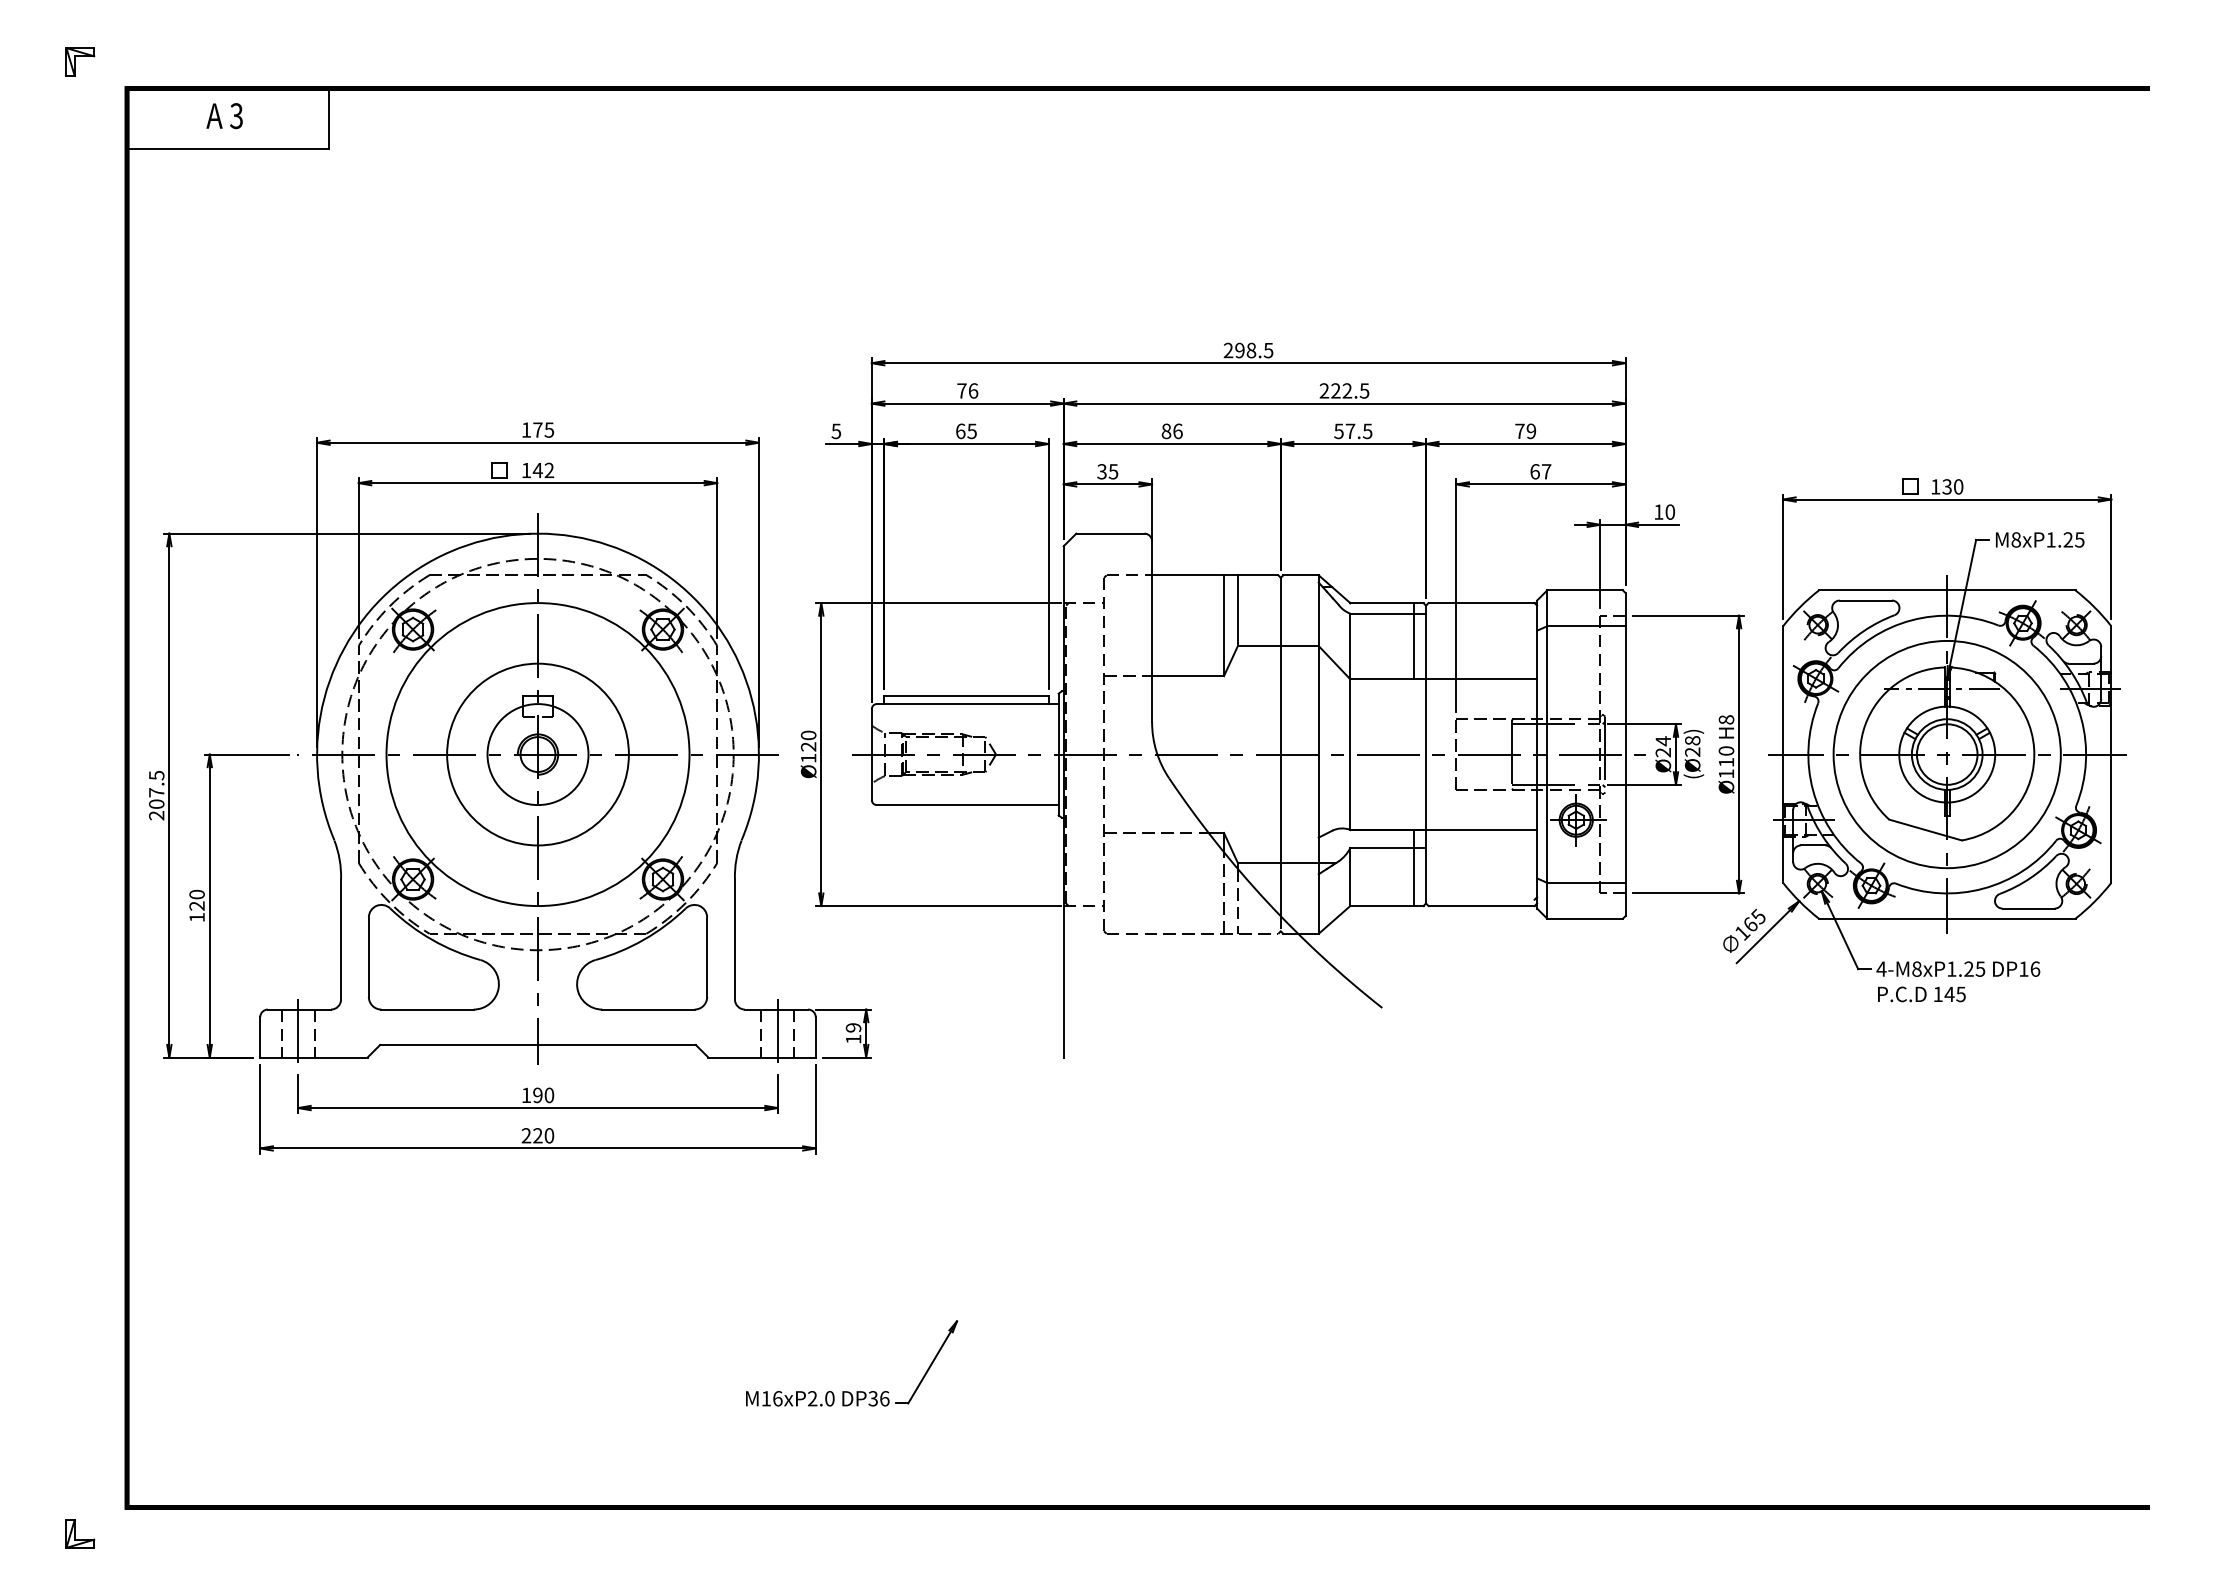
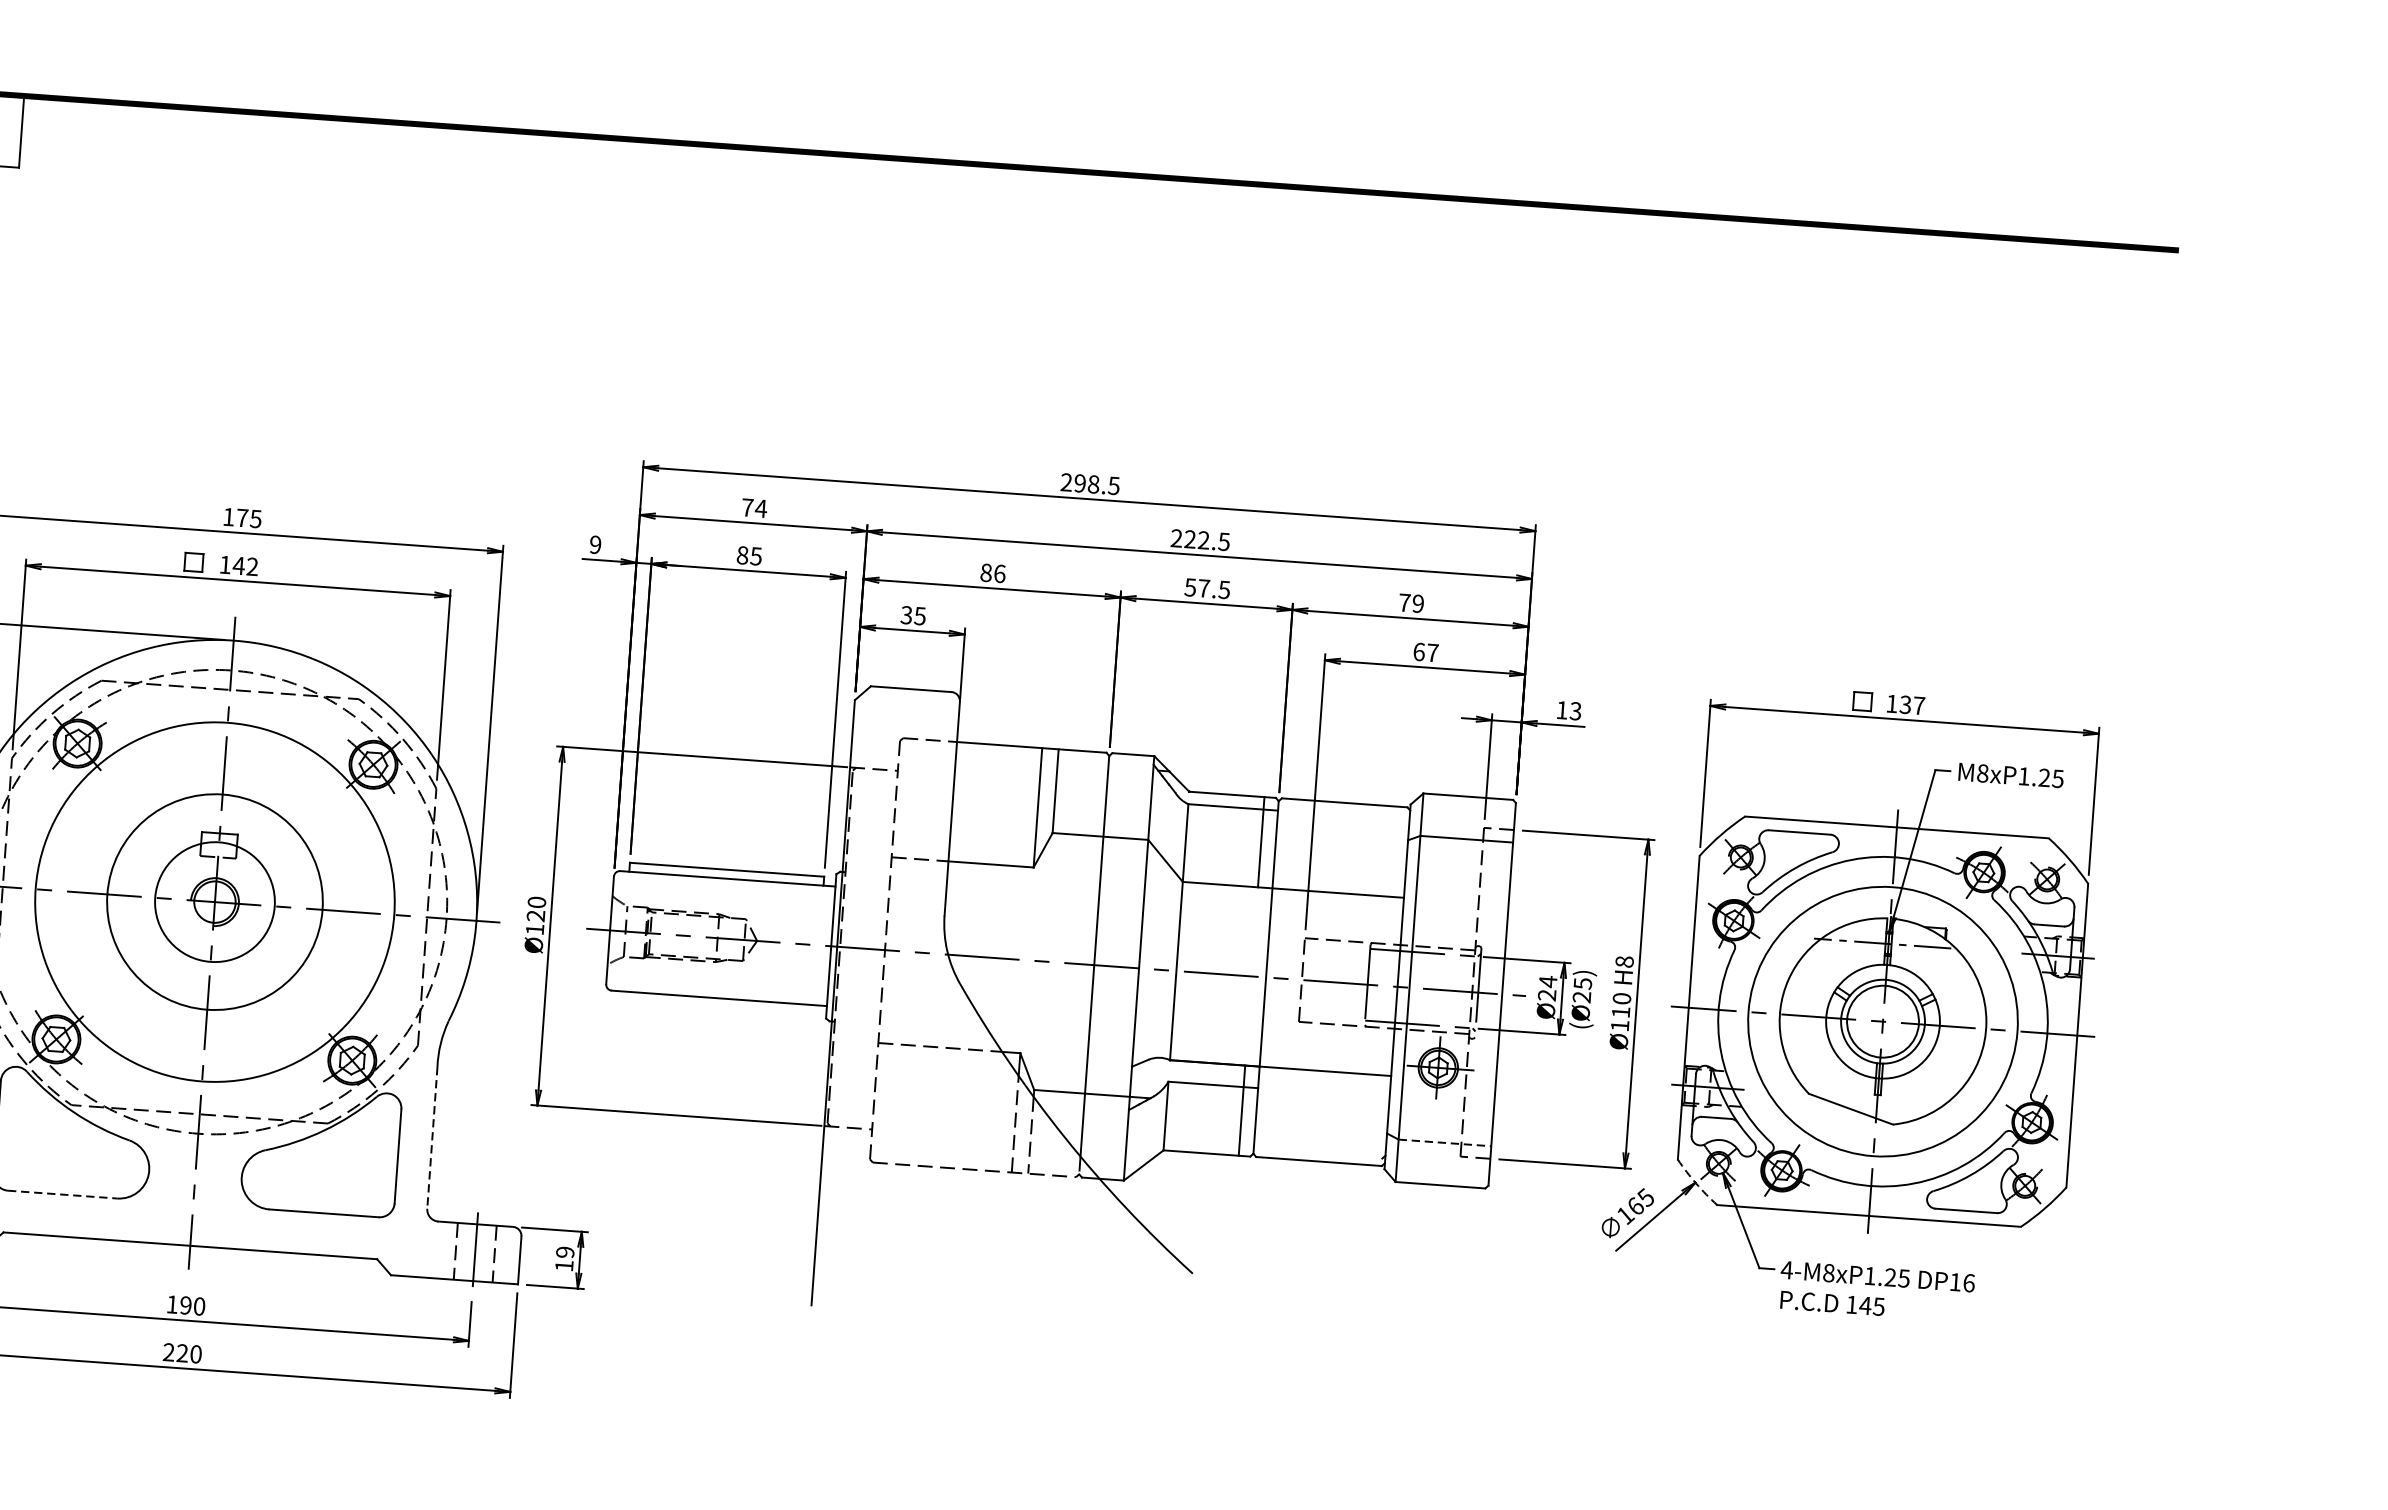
text: (973, 390) -> (761, 508), 76 -> 74
text: (835, 430) -> (594, 543), 5 -> 9
text: (960, 430) -> (742, 554), 65 -> 85
text: (1958, 486) -> (1919, 705), 130 -> 137
text: (1669, 511) -> (1574, 710), 10 -> 13
text: (1692, 740) -> (1582, 983), (Ø28) -> (Ø25)
line: (1586, 882) -> (1445, 1142), solid -> dashed
arc: (1799, 901) -> (1695, 1183), solid -> dashed
line: (734, 939) -> (431, 1137), solid -> dashed
line: (428, 1009) -> (63, 1194), solid -> dashed

